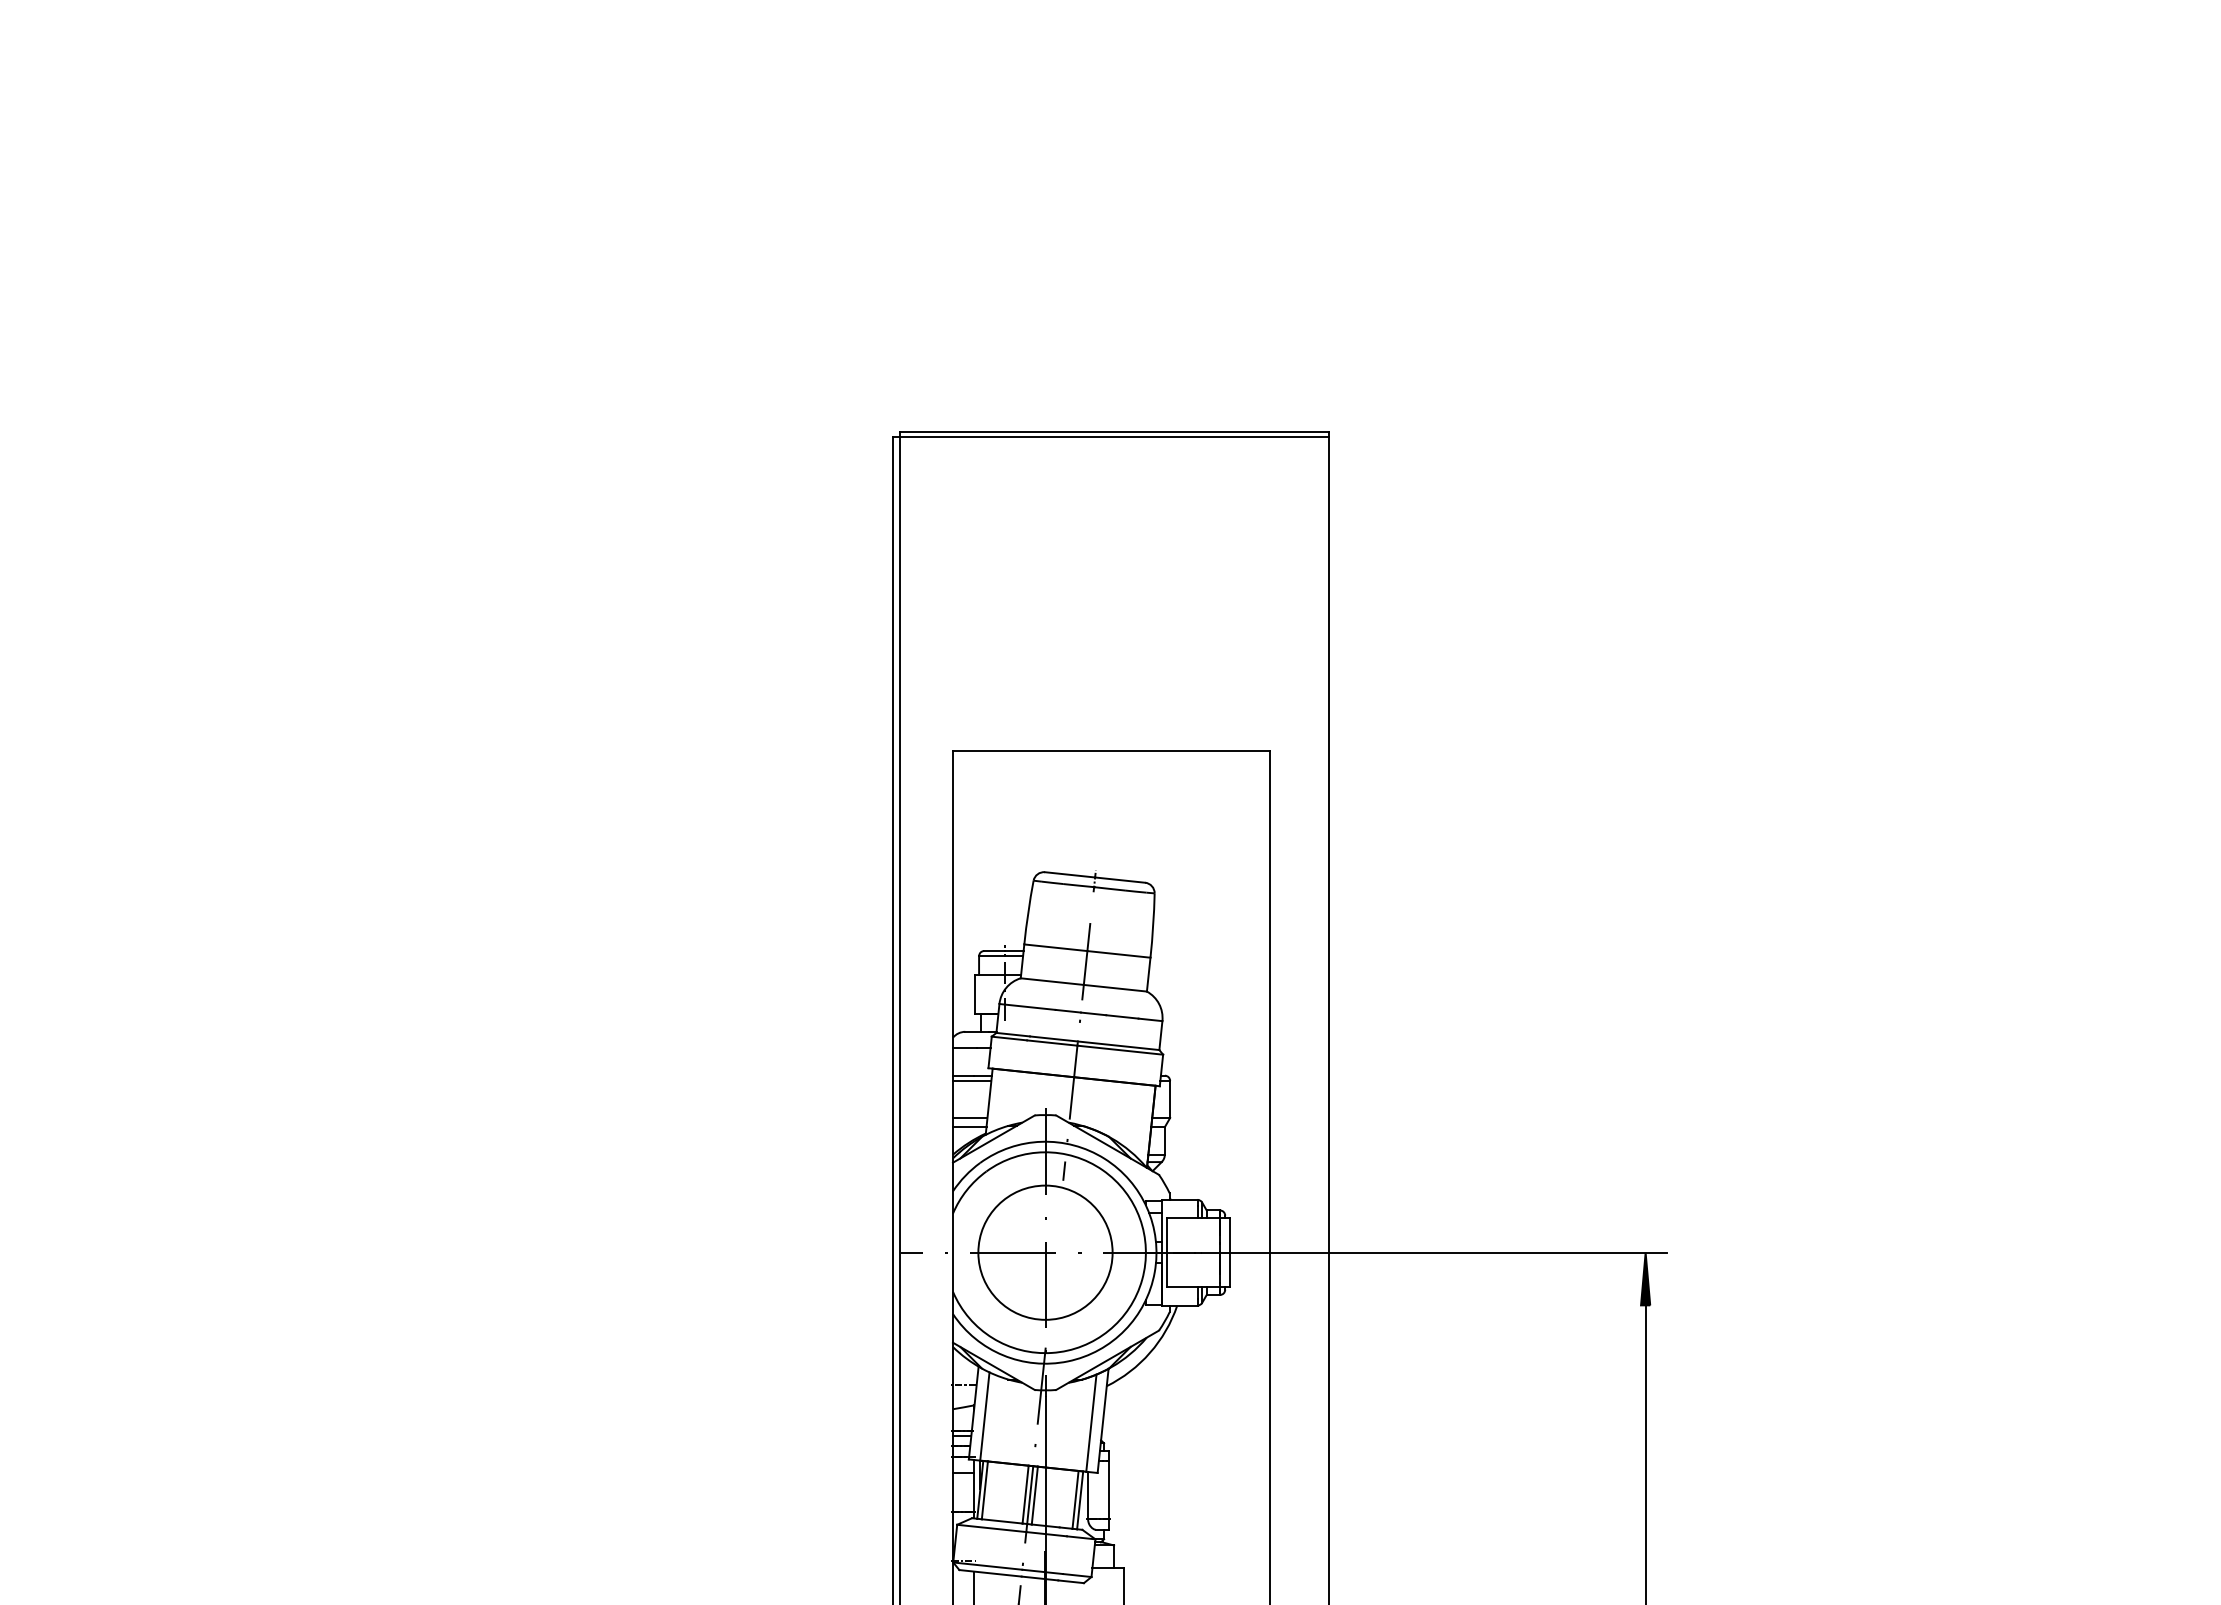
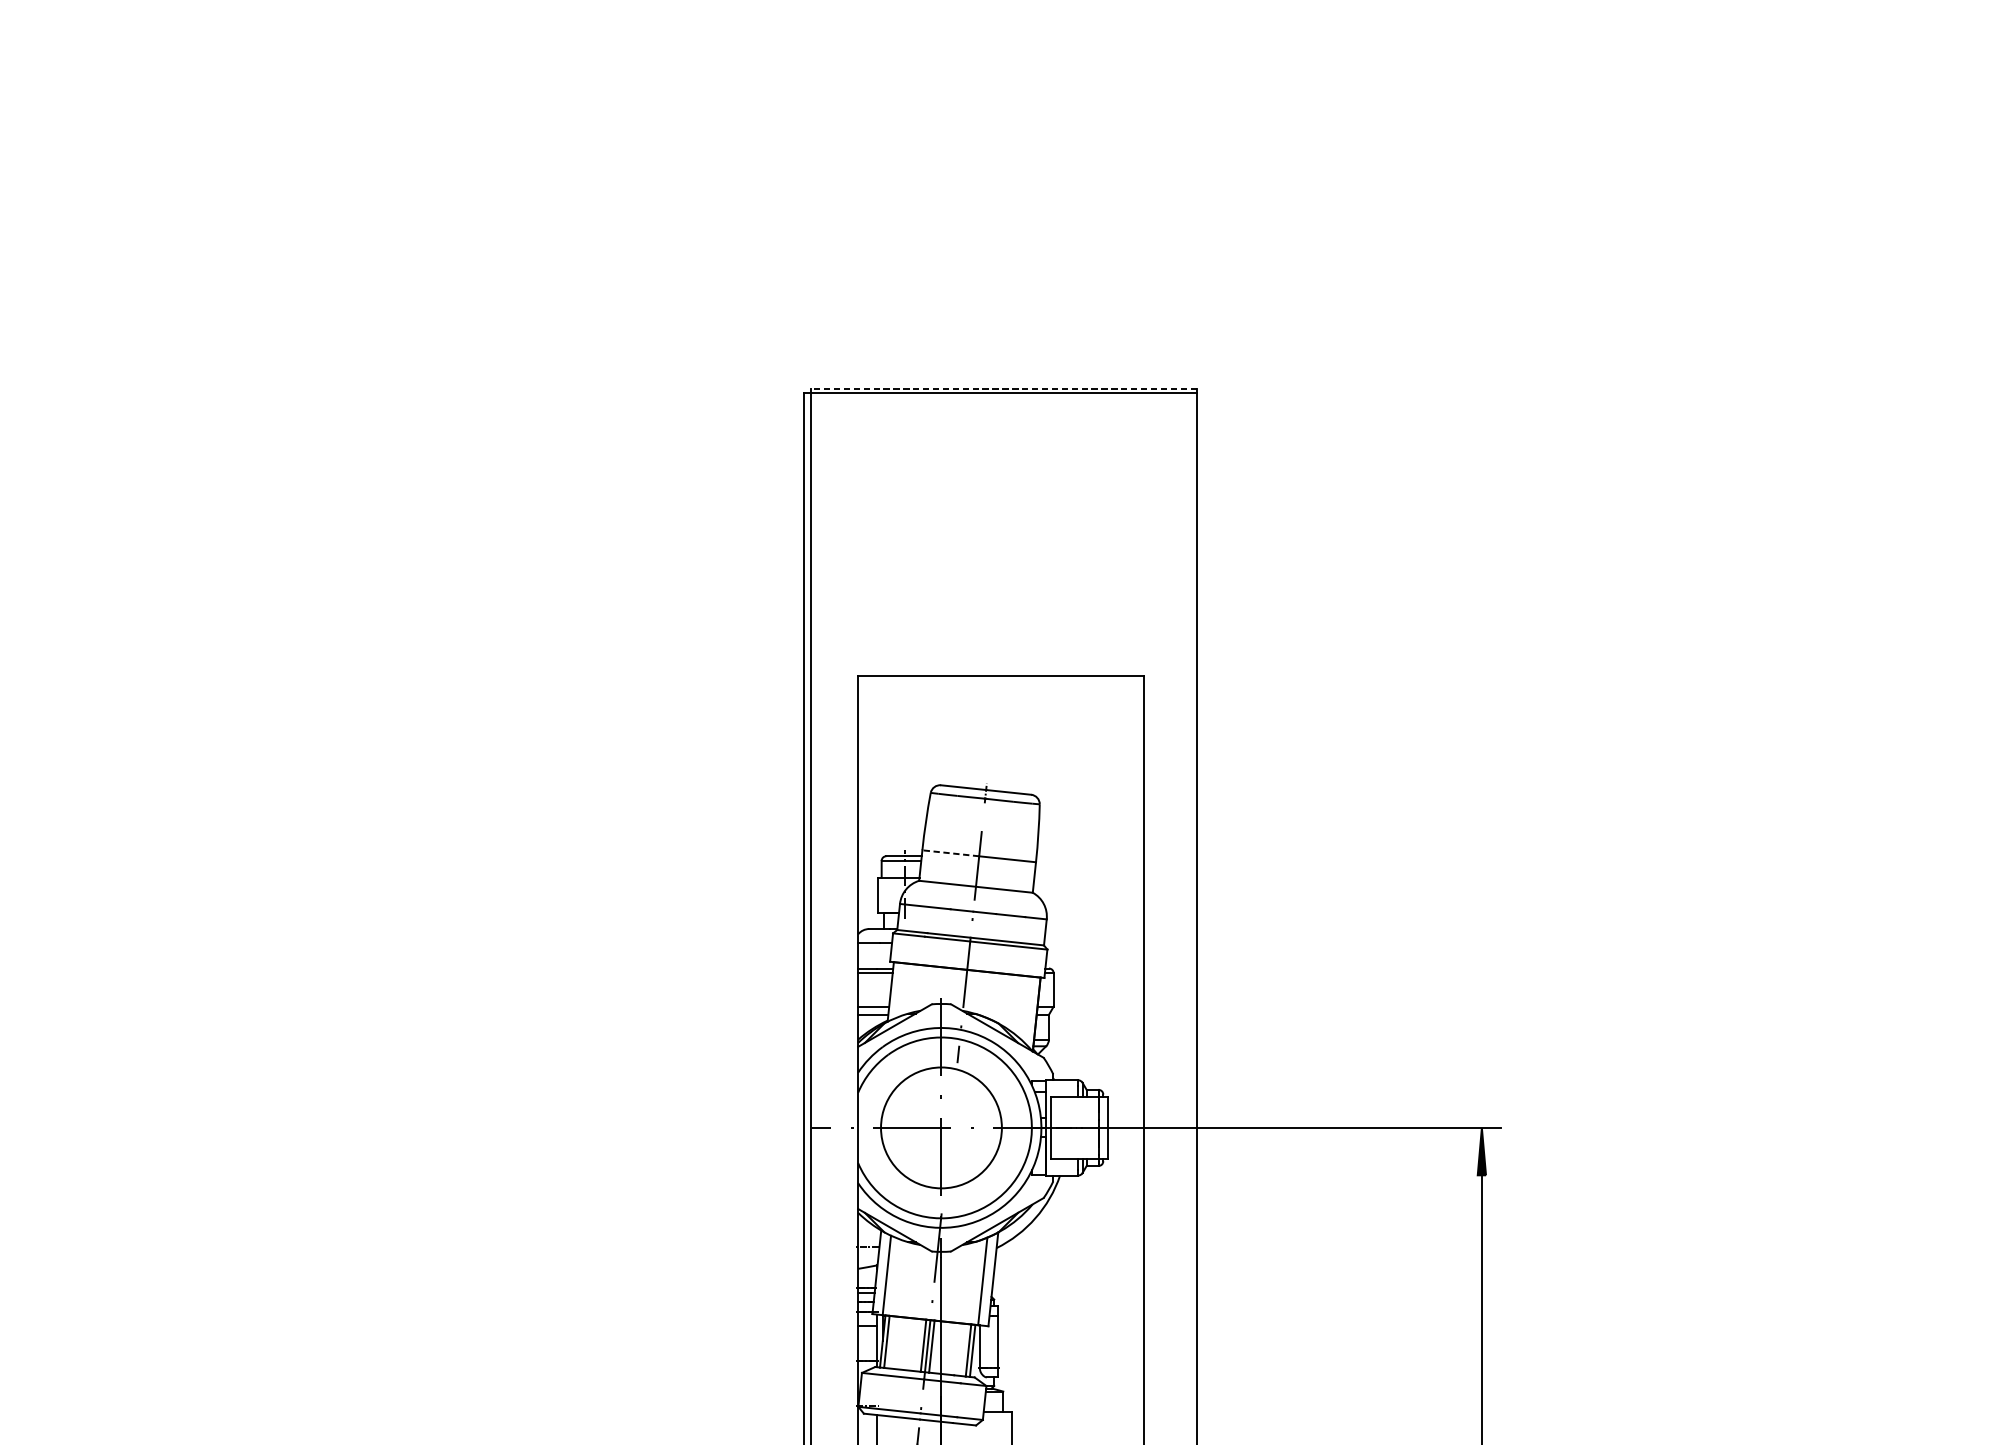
line: (1114, 432) -> (1003, 389), solid -> dashed
line: (1055, 947) -> (950, 853), solid -> dashed

